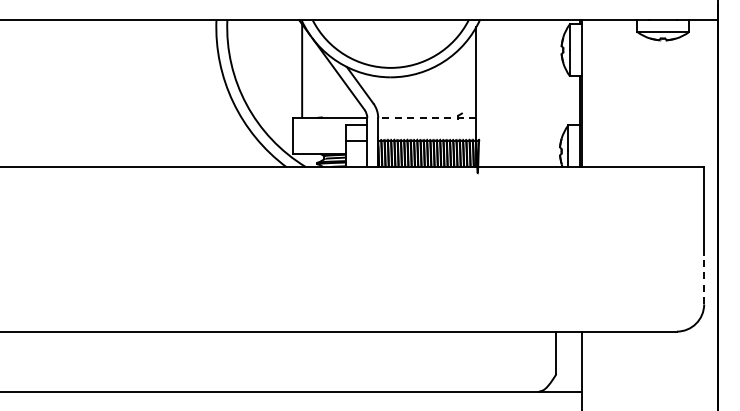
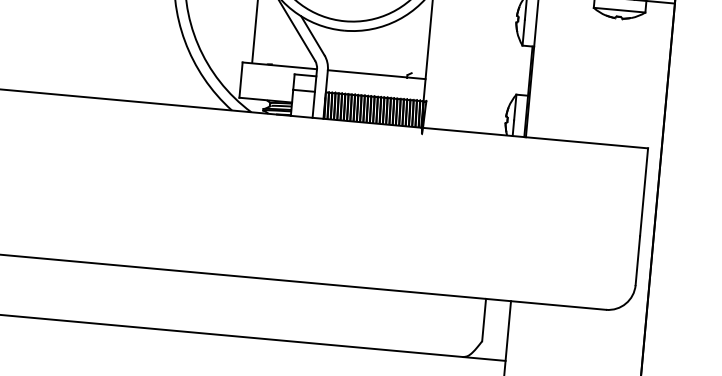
line: (426, 118) -> (375, 74), dashed -> solid
line: (704, 279) -> (638, 260), dashed -> solid

